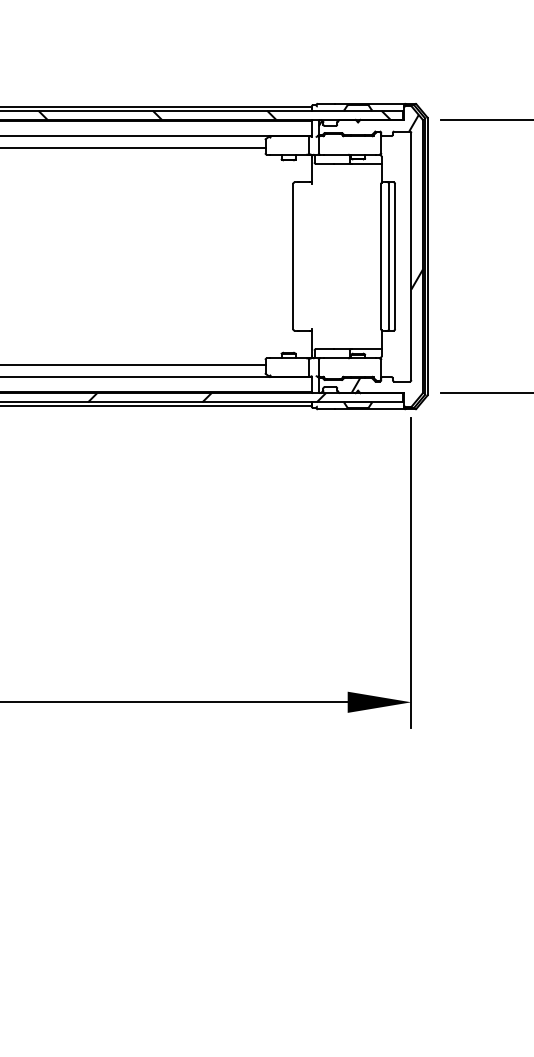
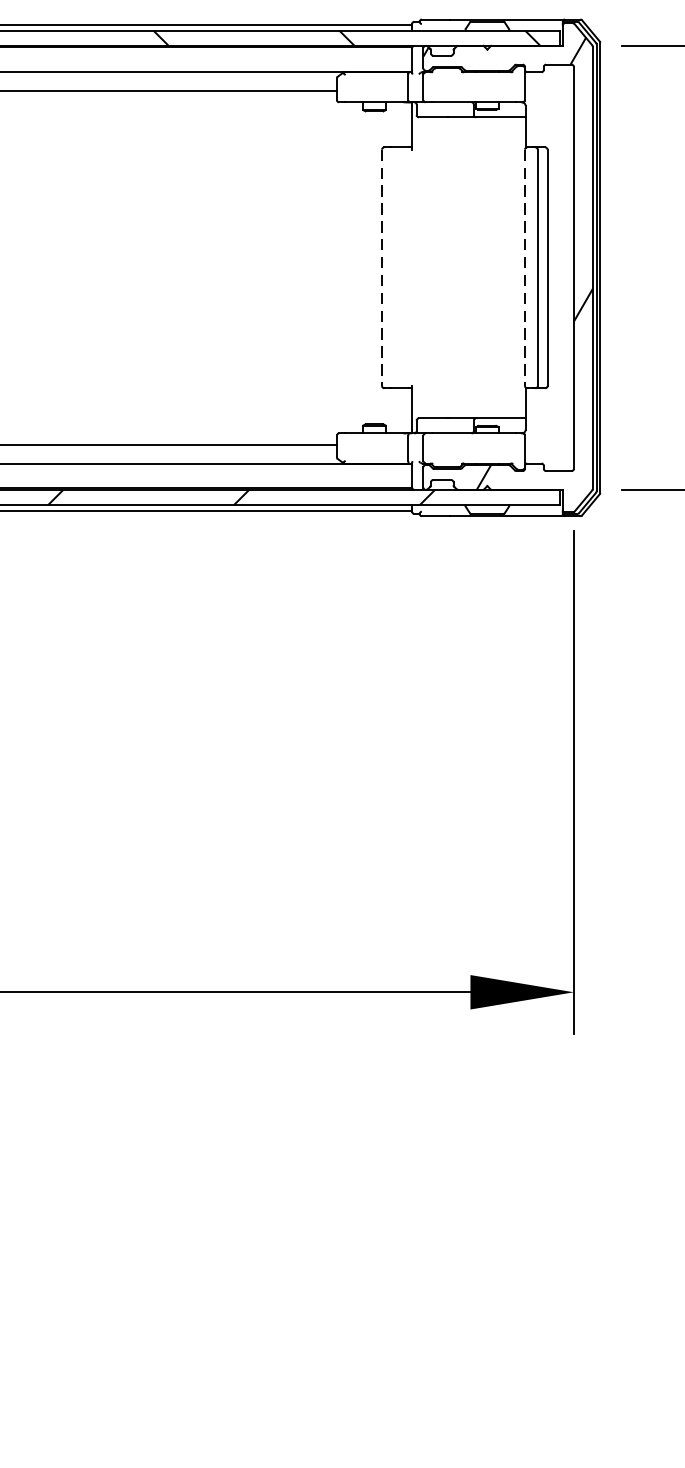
line: (293, 256) -> (382, 267), solid -> dashed
line: (381, 256) -> (525, 267), solid -> dashed

